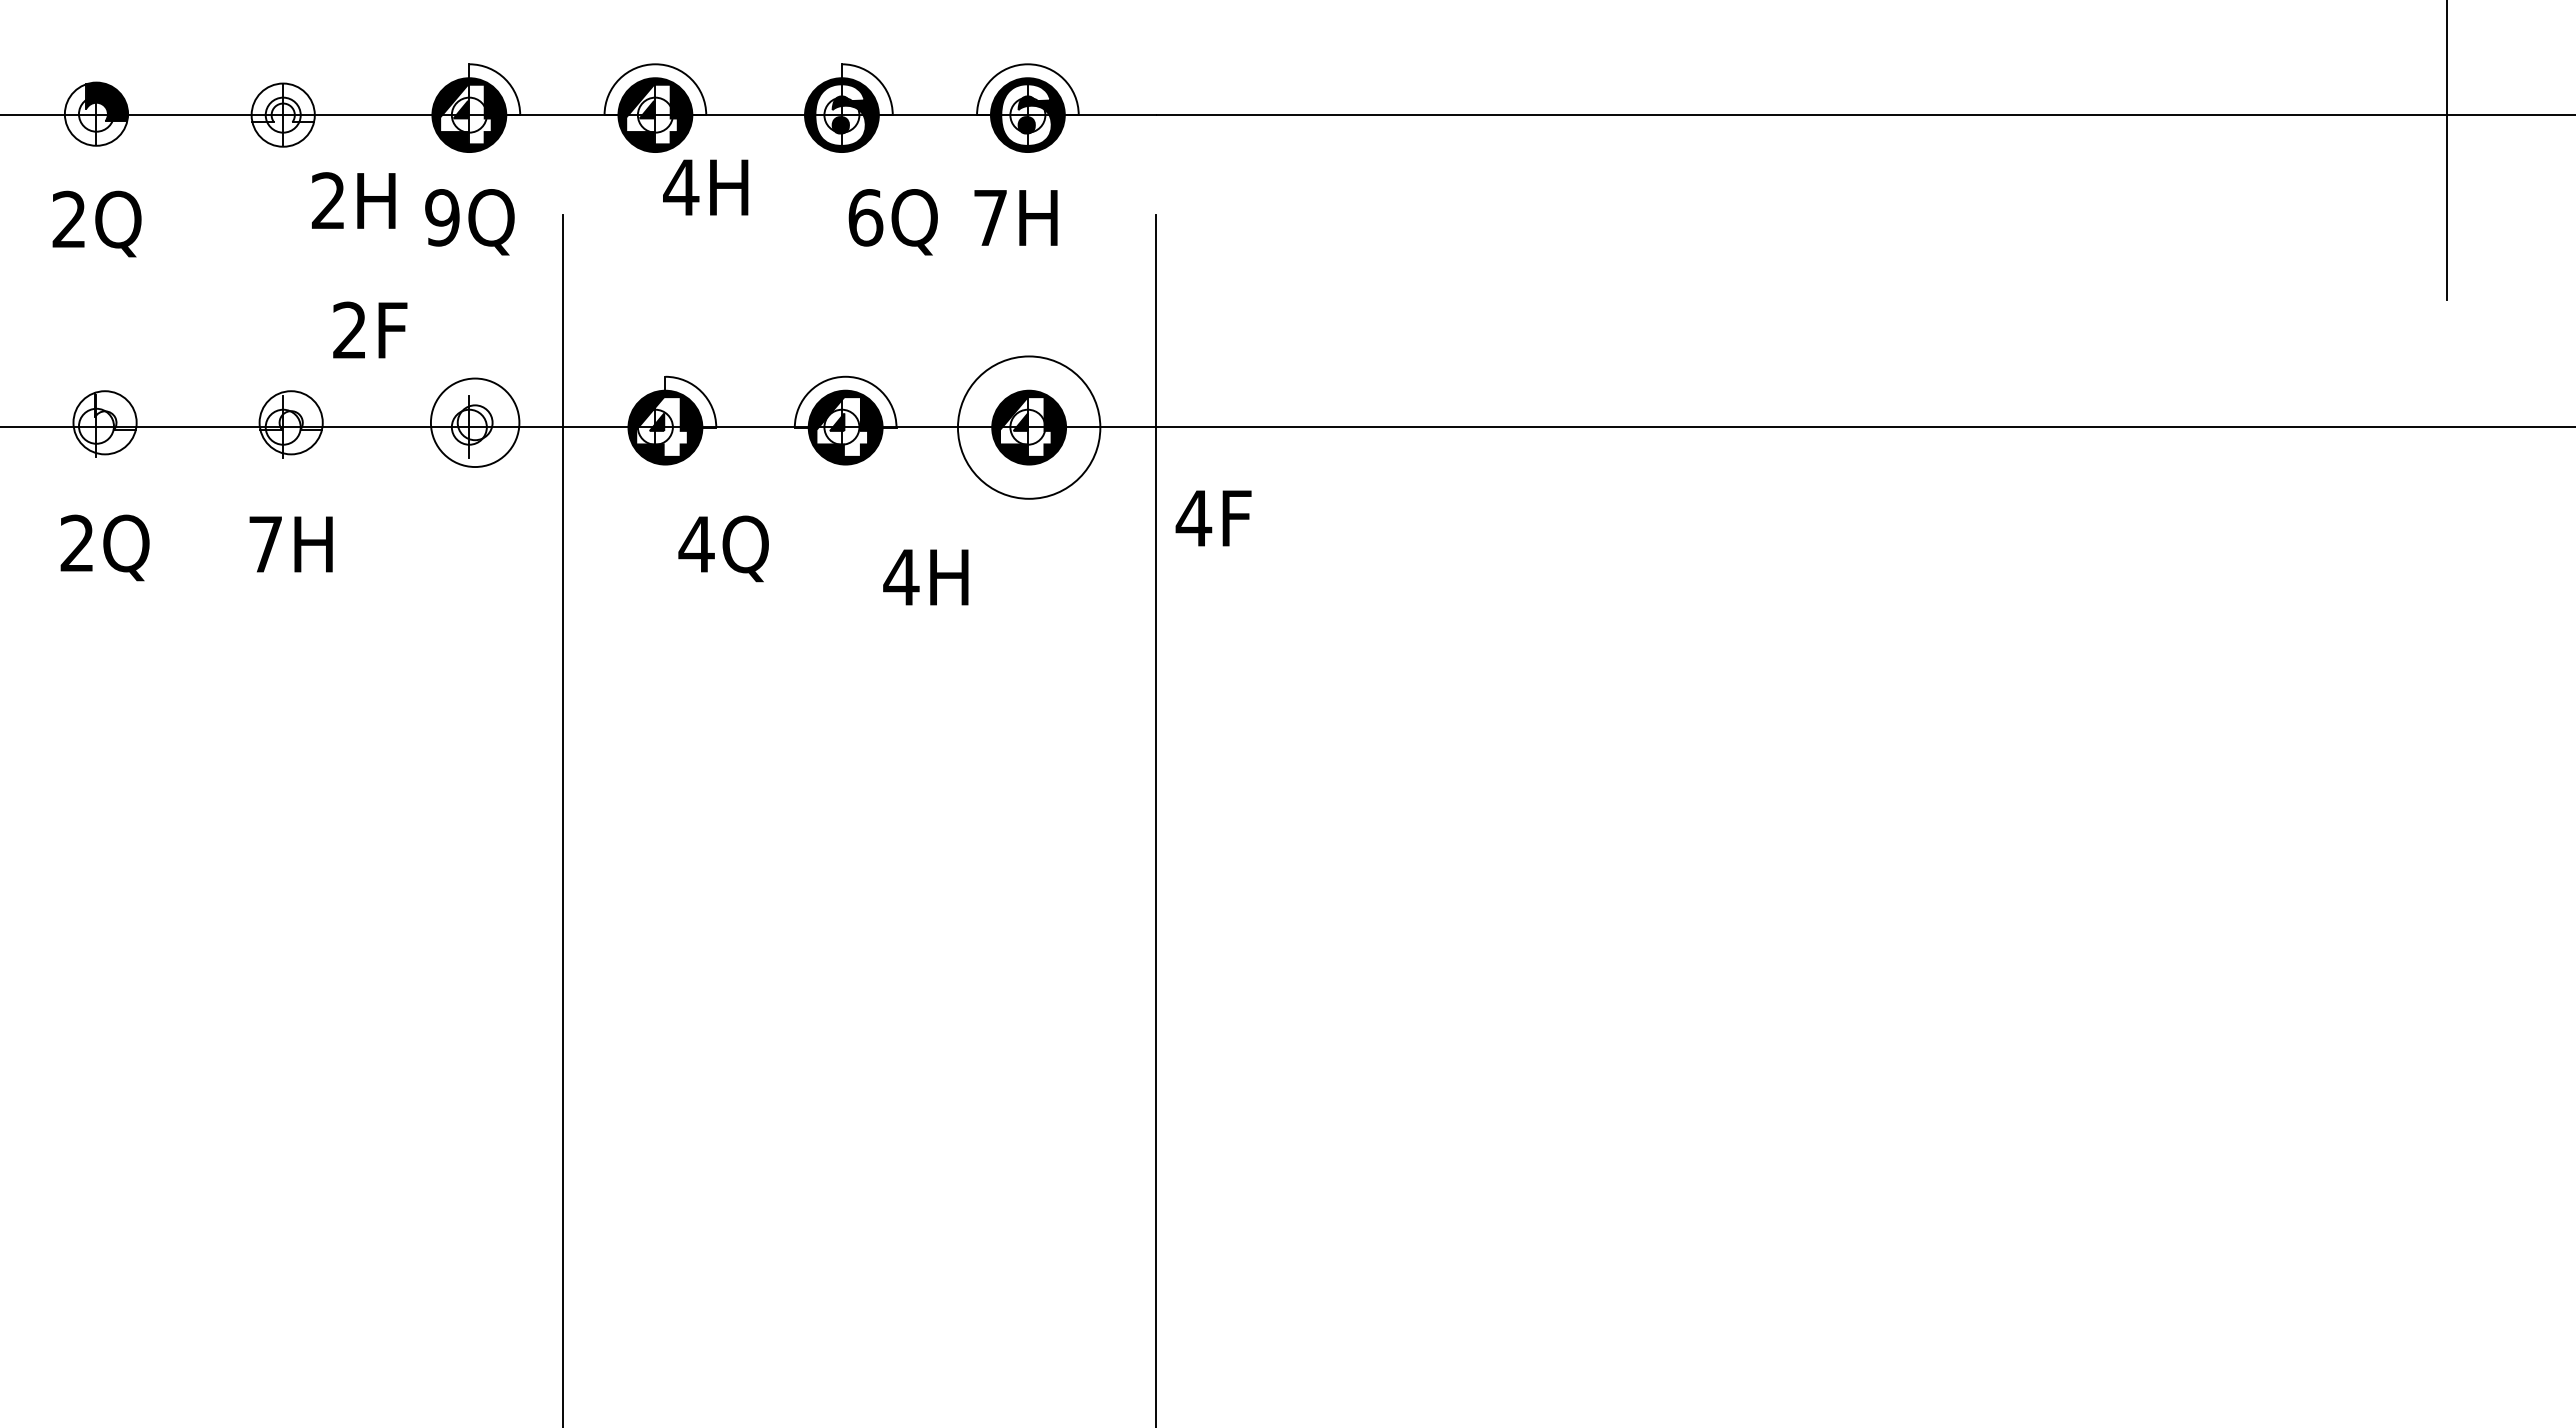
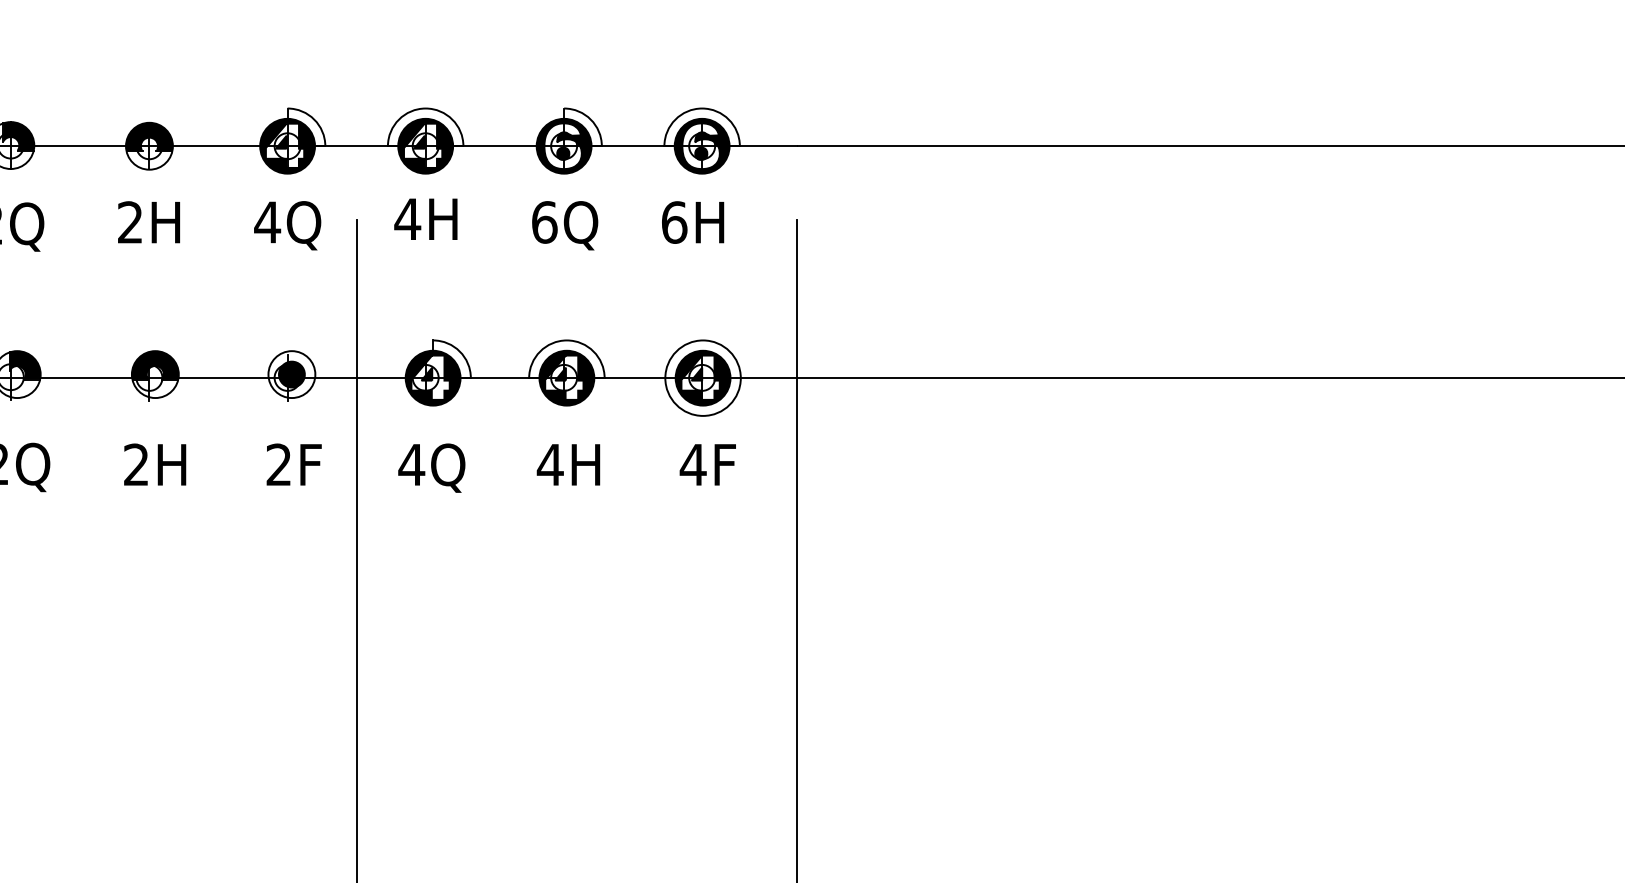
fill: (282, 102) -> (148, 136), added
text: (705, 187) -> (425, 219), moved
text: (353, 200) -> (148, 222), moved
text: (442, 217) -> (267, 222), 9Q -> 4Q
text: (990, 217) -> (674, 222), 7H -> 6H
text: (892, 222) -> (564, 225), moved
text: (370, 329) -> (294, 464), moved
fill: (115, 410) -> (24, 365), added
fill: (290, 410) -> (154, 365), added
circle: (474, 422) -> (291, 374), size x0.71
fill: (474, 422) -> (291, 374), added
circle: (1029, 427) -> (703, 378), size x0.71
text: (1213, 518) -> (707, 464), moved
text: (265, 543) -> (136, 464), 7H -> 2H
text: (723, 548) -> (431, 467), moved
text: (925, 577) -> (568, 464), moved

